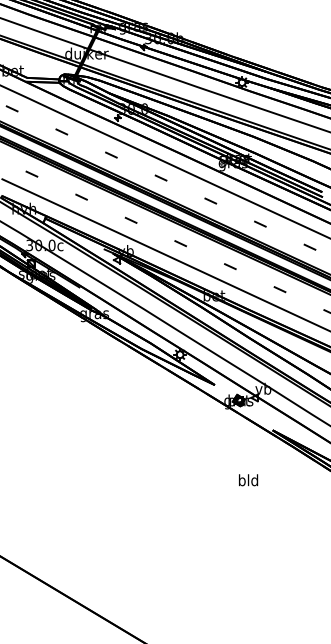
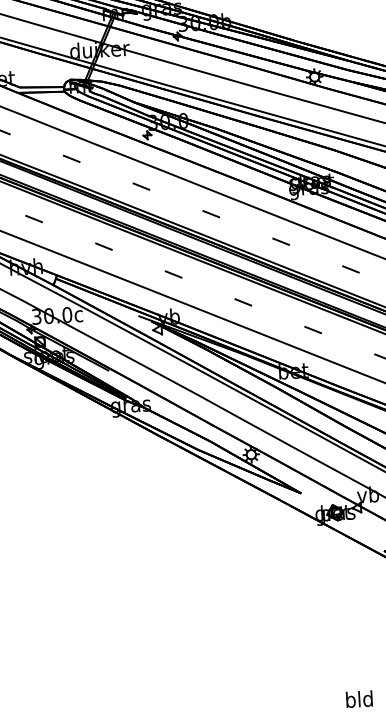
text: (248, 480) -> (359, 699), moved

